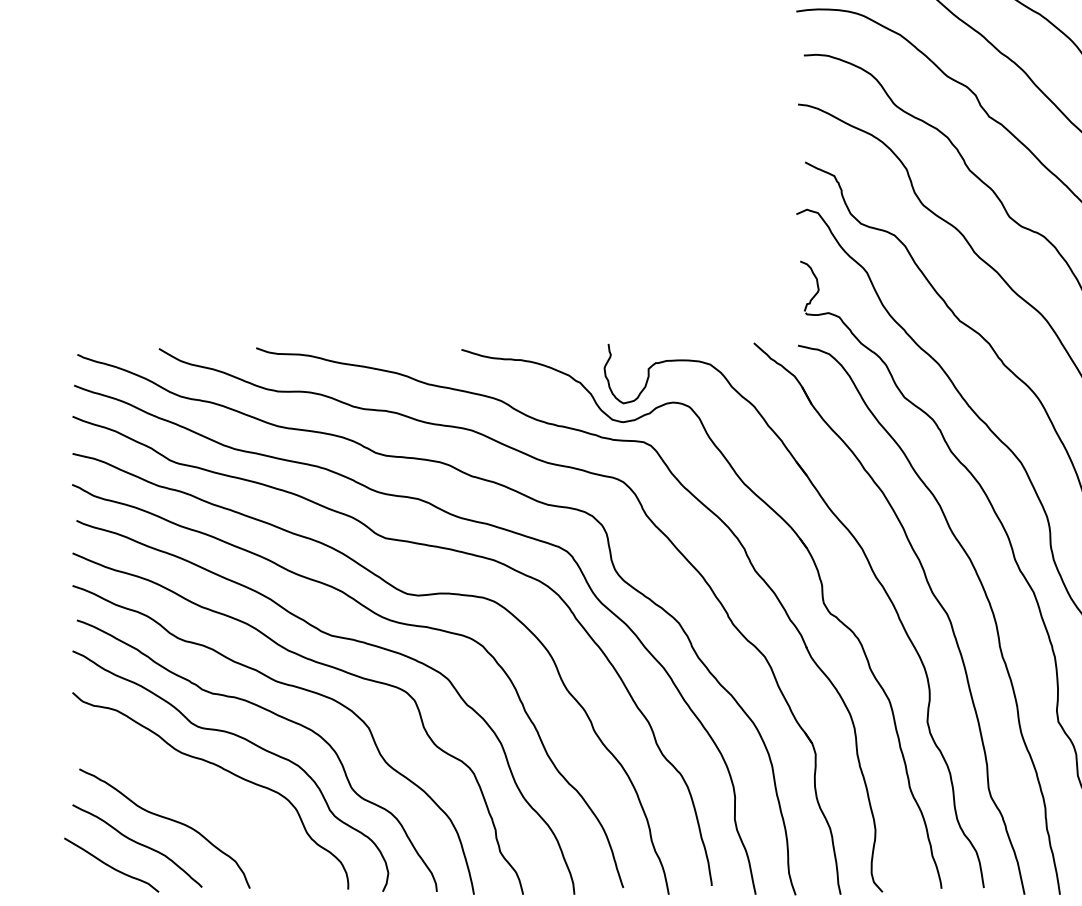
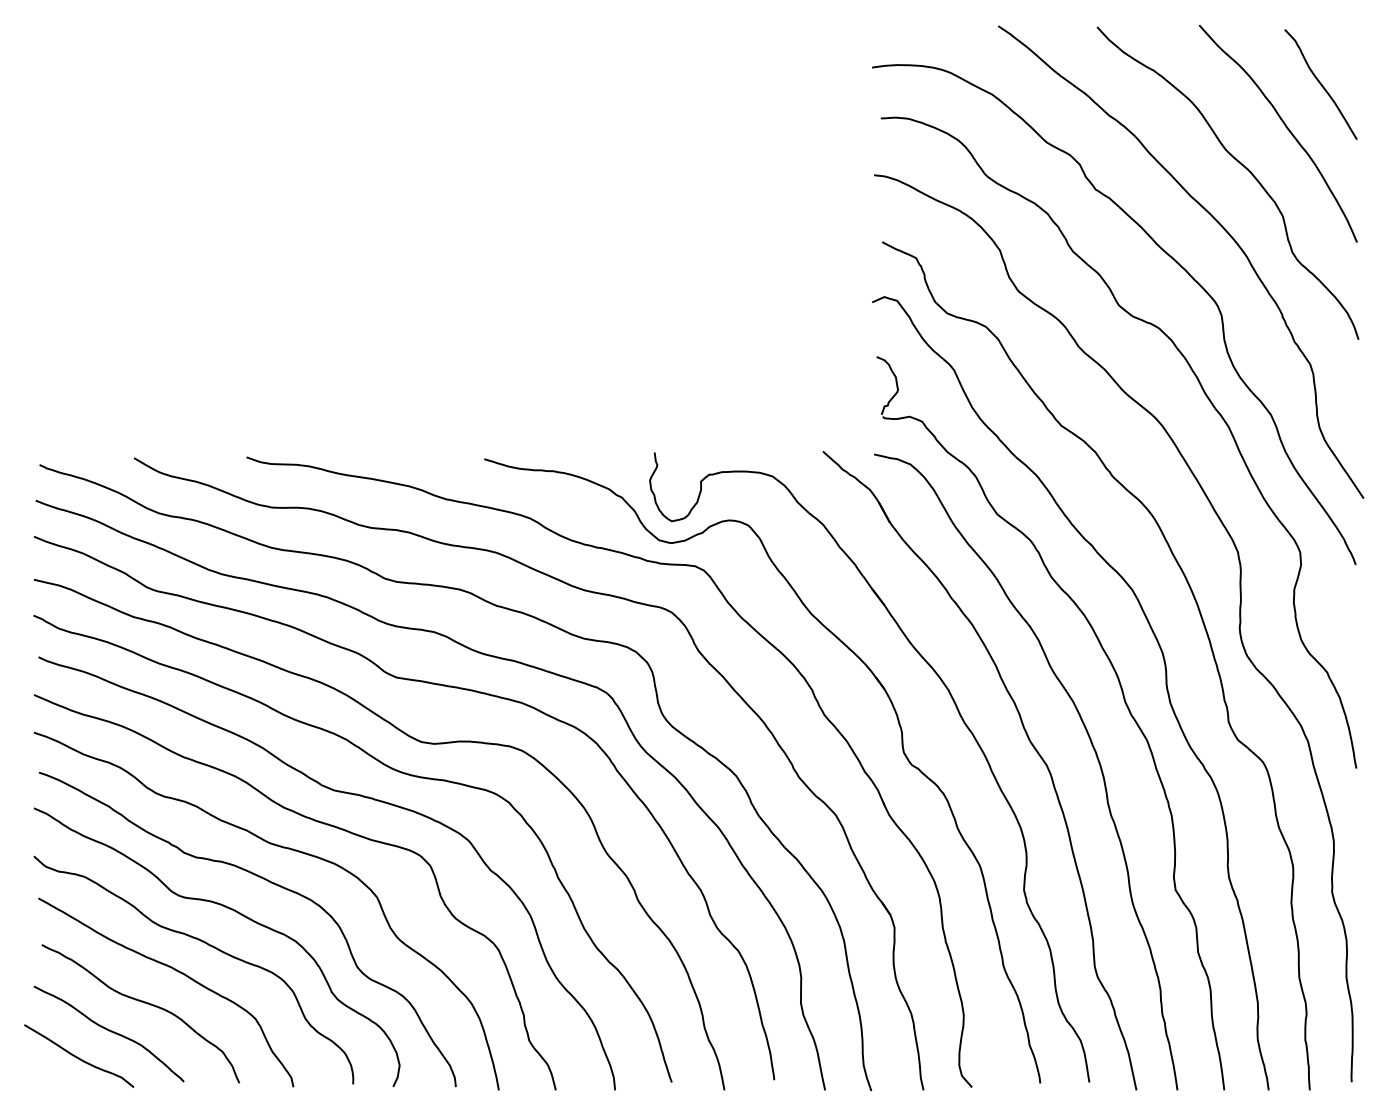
curve: (195, 792) -> (176, 971), added

